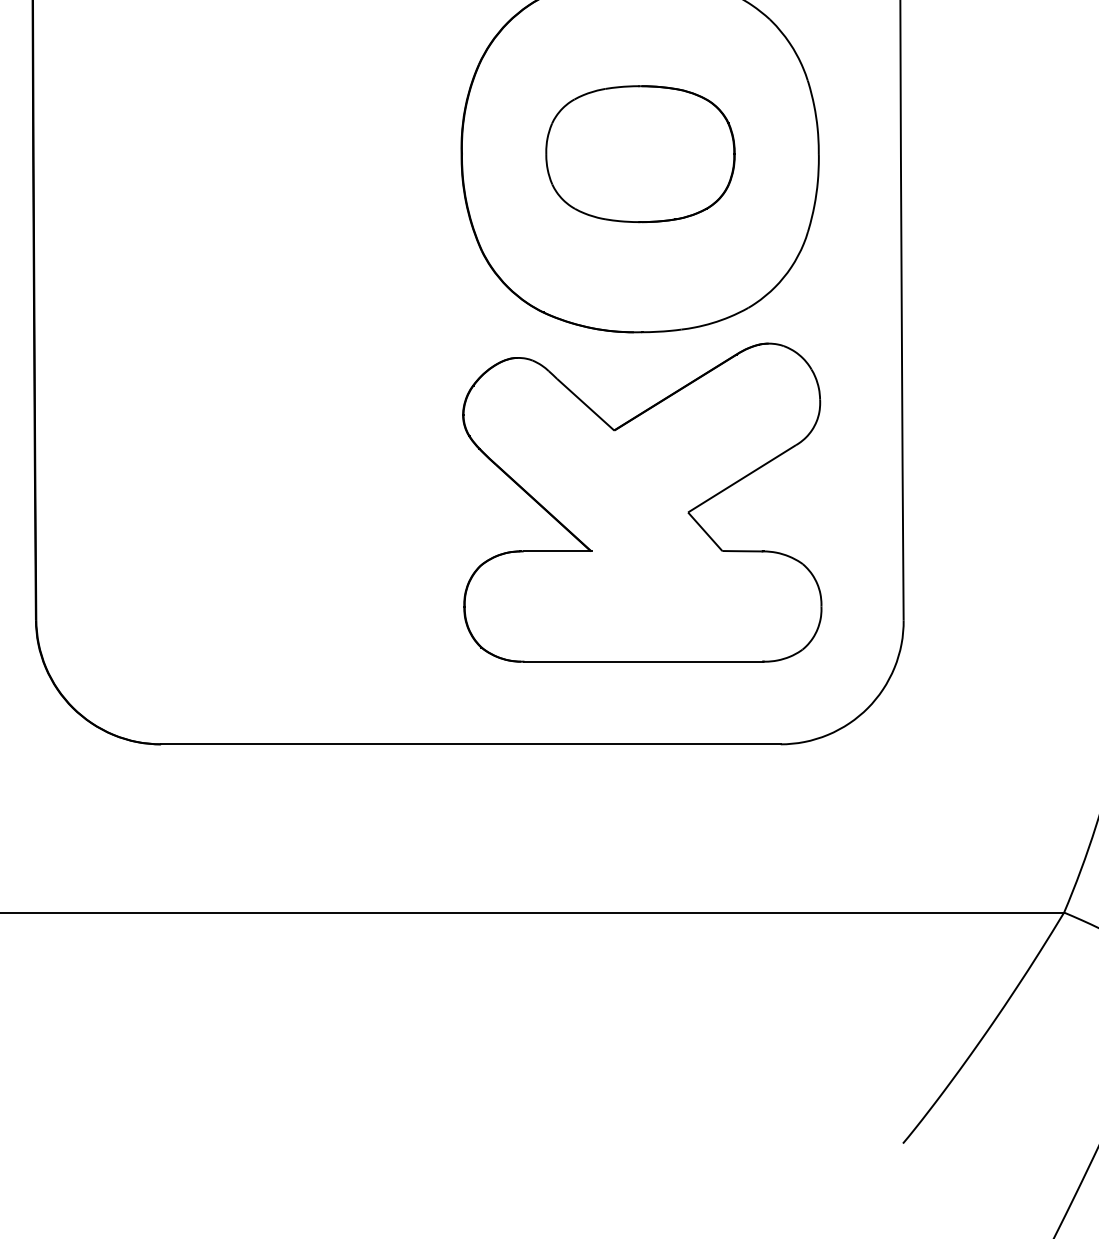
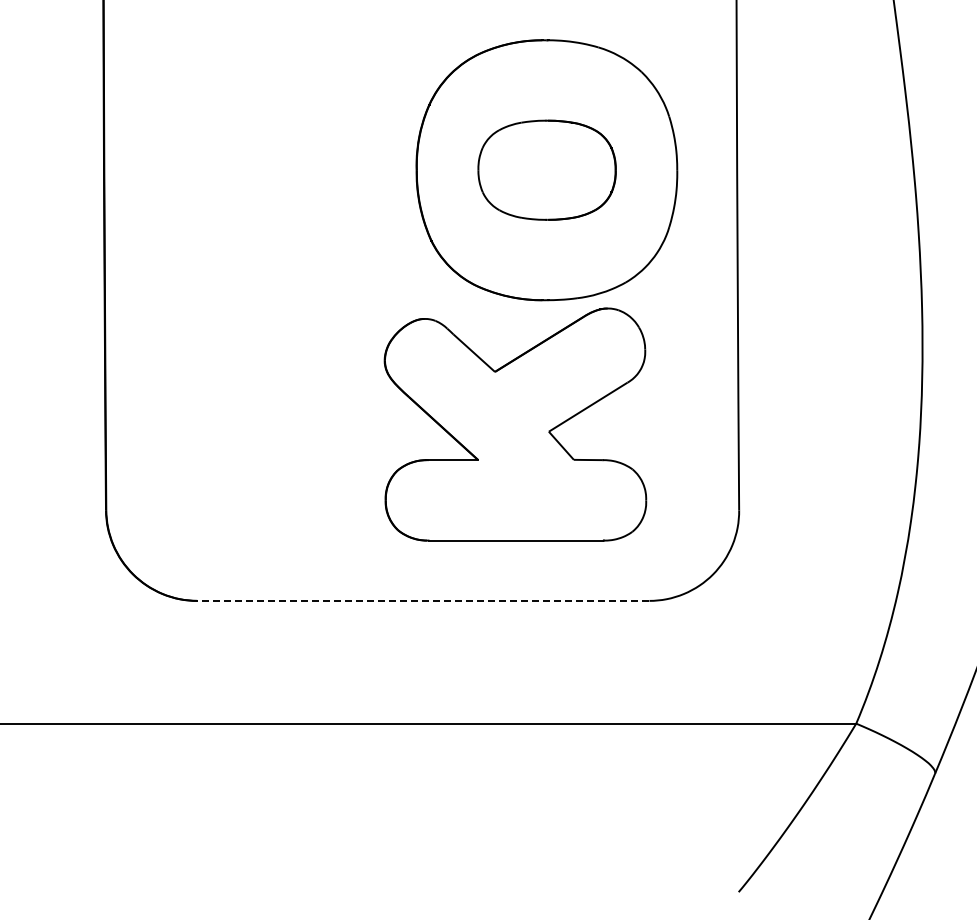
part: (642, 502) -> (515, 424), moved
line: (469, 743) -> (422, 600), solid -> dashed

